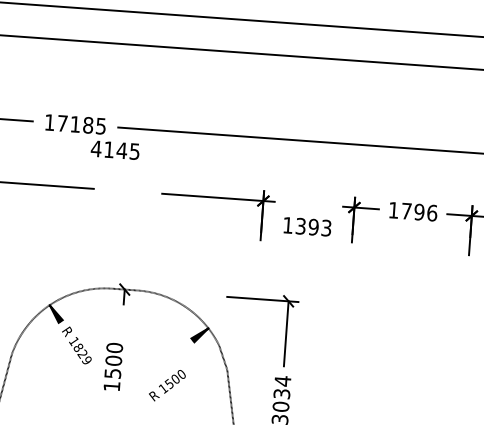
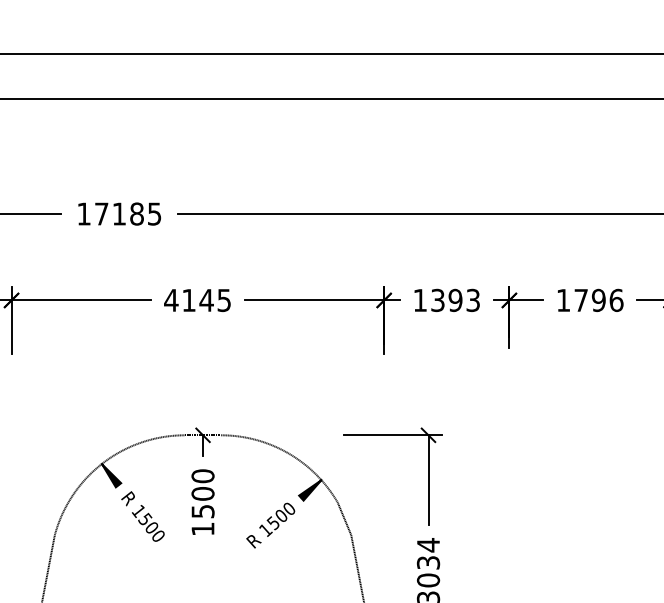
text: (115, 150) -> (197, 300), moved
text: (307, 226) -> (446, 299), moved
text: (81, 353) -> (150, 526), 1829 -> 1500
text: (113, 366) -> (202, 501), moved
text: (167, 385) -> (270, 525), moved

